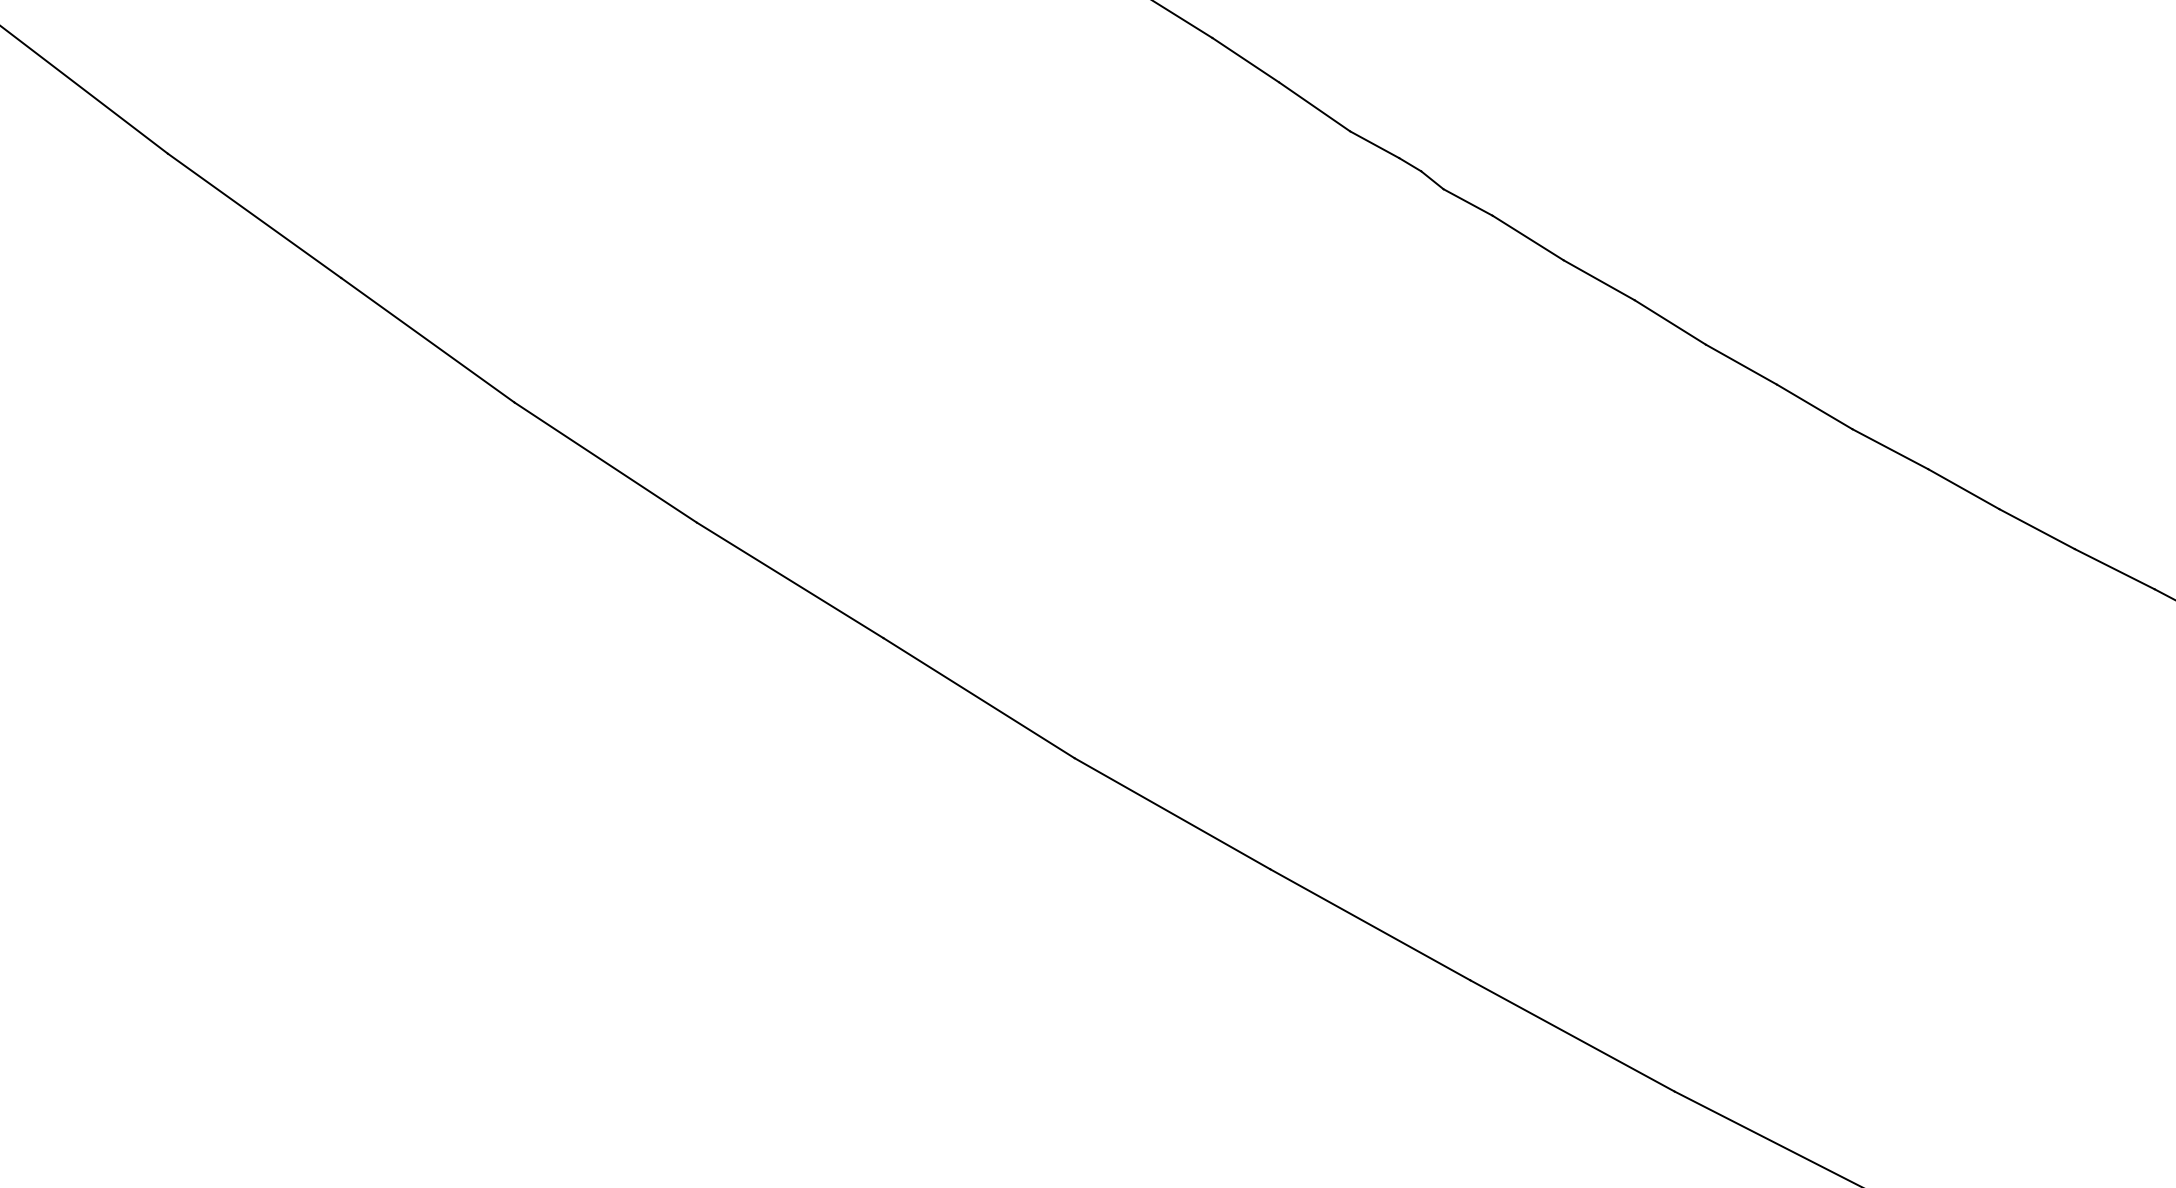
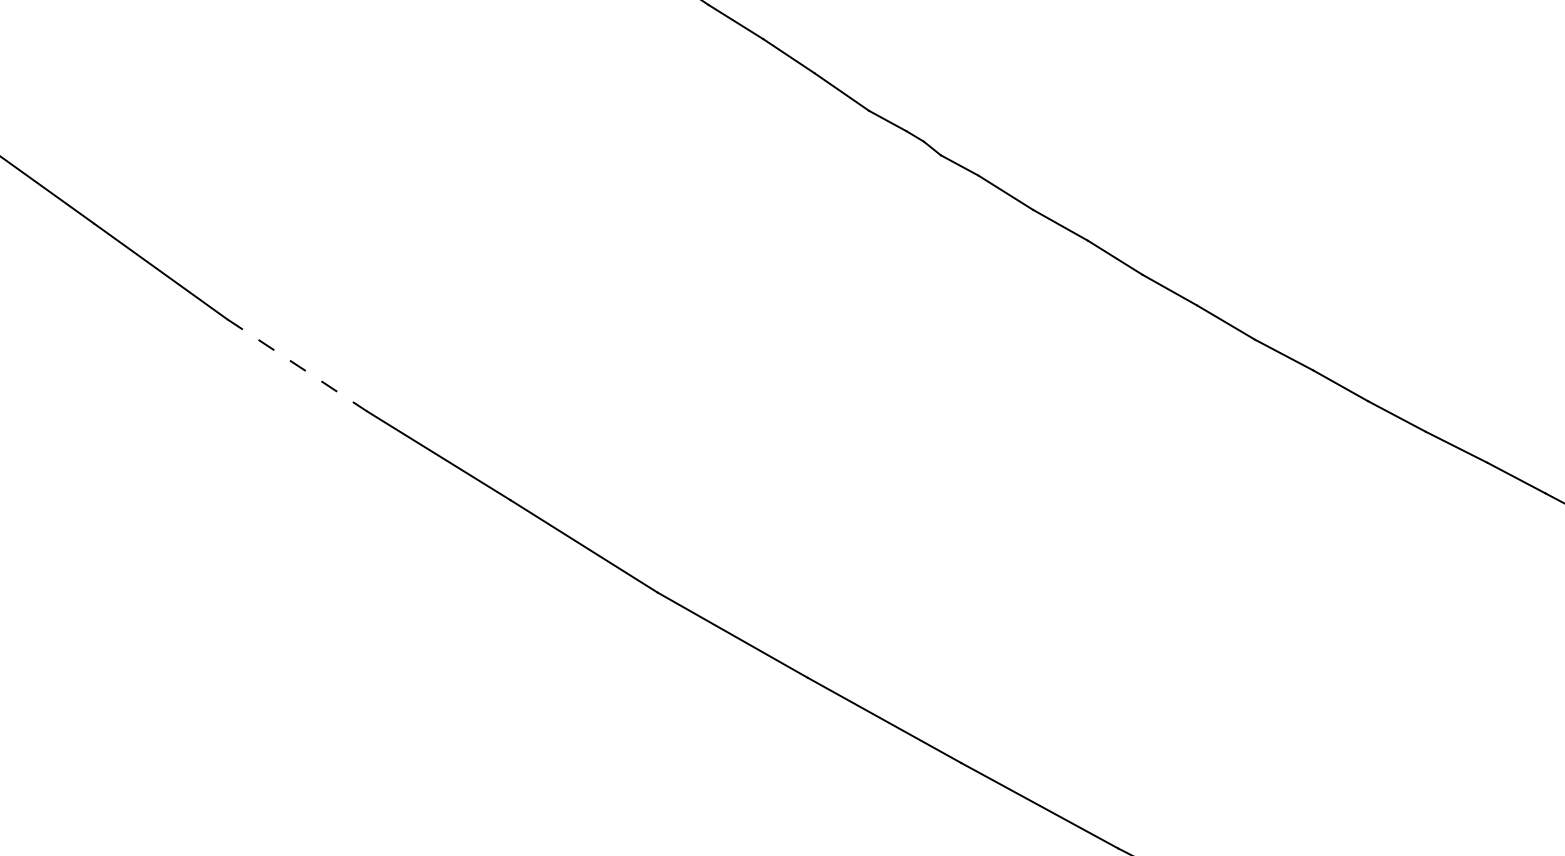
line: (606, 462) -> (297, 365), solid -> dashed

